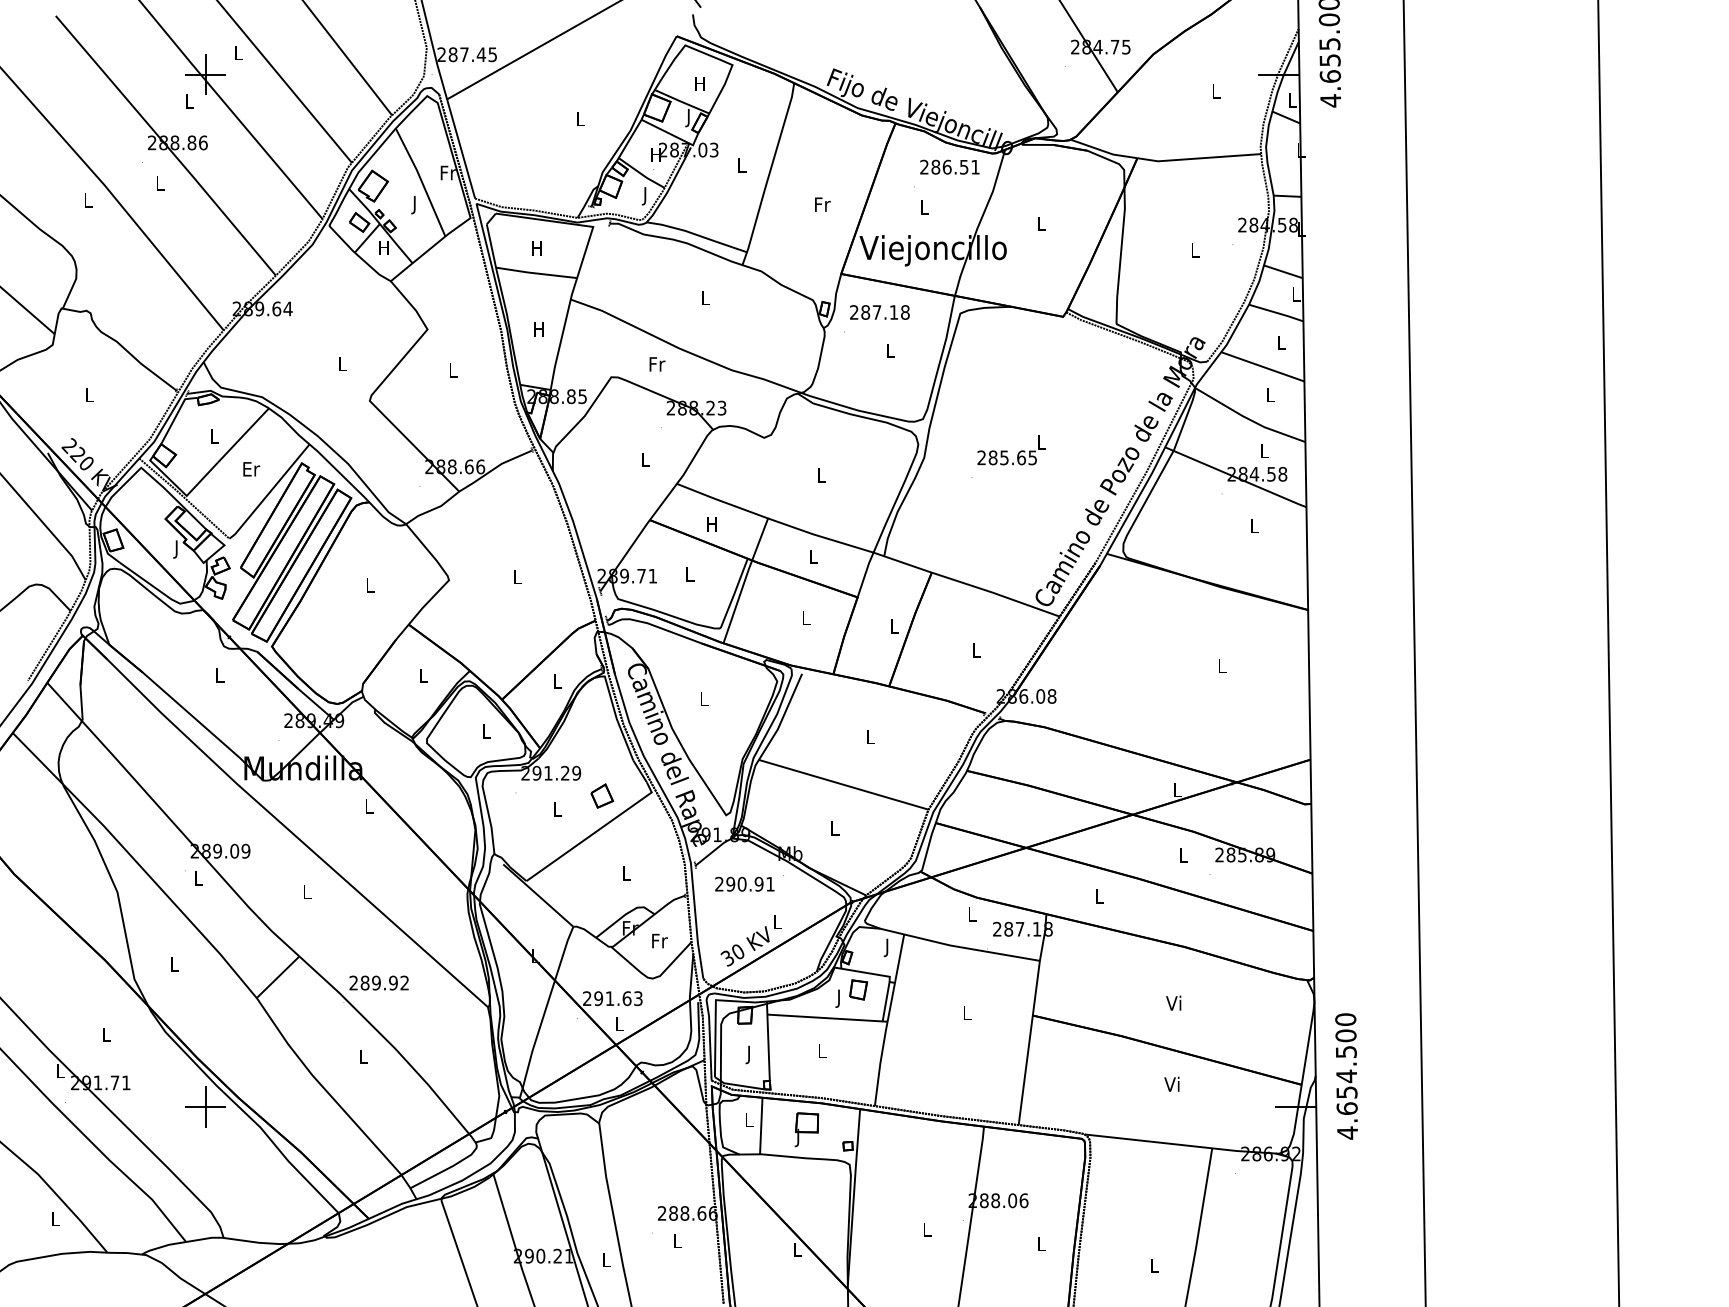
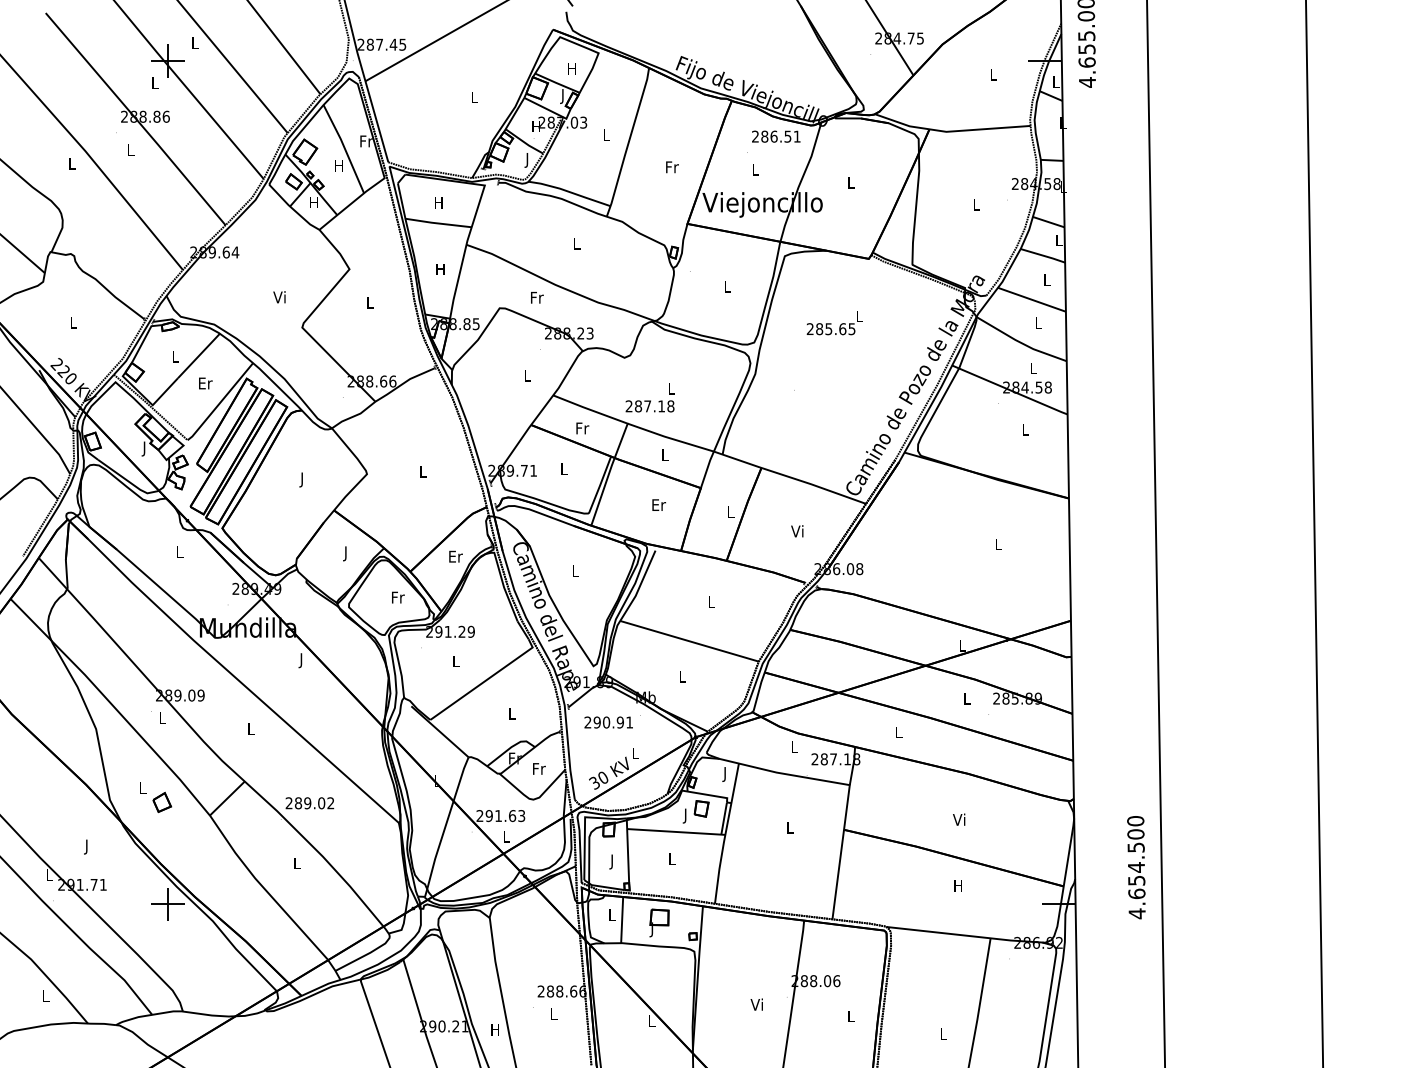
text: (414, 204) -> (338, 167), J -> H
text: (879, 312) -> (649, 406), moved
text: (341, 364) -> (279, 297), L -> Vi
text: (1011, 450) -> (834, 323), moved
text: (712, 524) -> (582, 428), H -> Fr
text: (370, 586) -> (302, 479), L -> J
text: (806, 617) -> (659, 504), L -> Er
text: (975, 650) -> (797, 531), L -> Vi
text: (423, 677) -> (346, 553), L -> J
text: (557, 681) -> (455, 556), L -> Er
text: (487, 731) -> (398, 597), L -> Fr
part: (602, 794) -> (162, 801), moved
text: (368, 808) -> (301, 660), L -> J
text: (393, 983) -> (321, 803), 289.92 -> 289.02
text: (106, 1035) -> (87, 846), L -> J
text: (1346, 1076) -> (1136, 867), moved
text: (1171, 1083) -> (957, 885), Vi -> H
text: (925, 1229) -> (756, 1004), L -> Vi
text: (605, 1259) -> (494, 1029), L -> H

